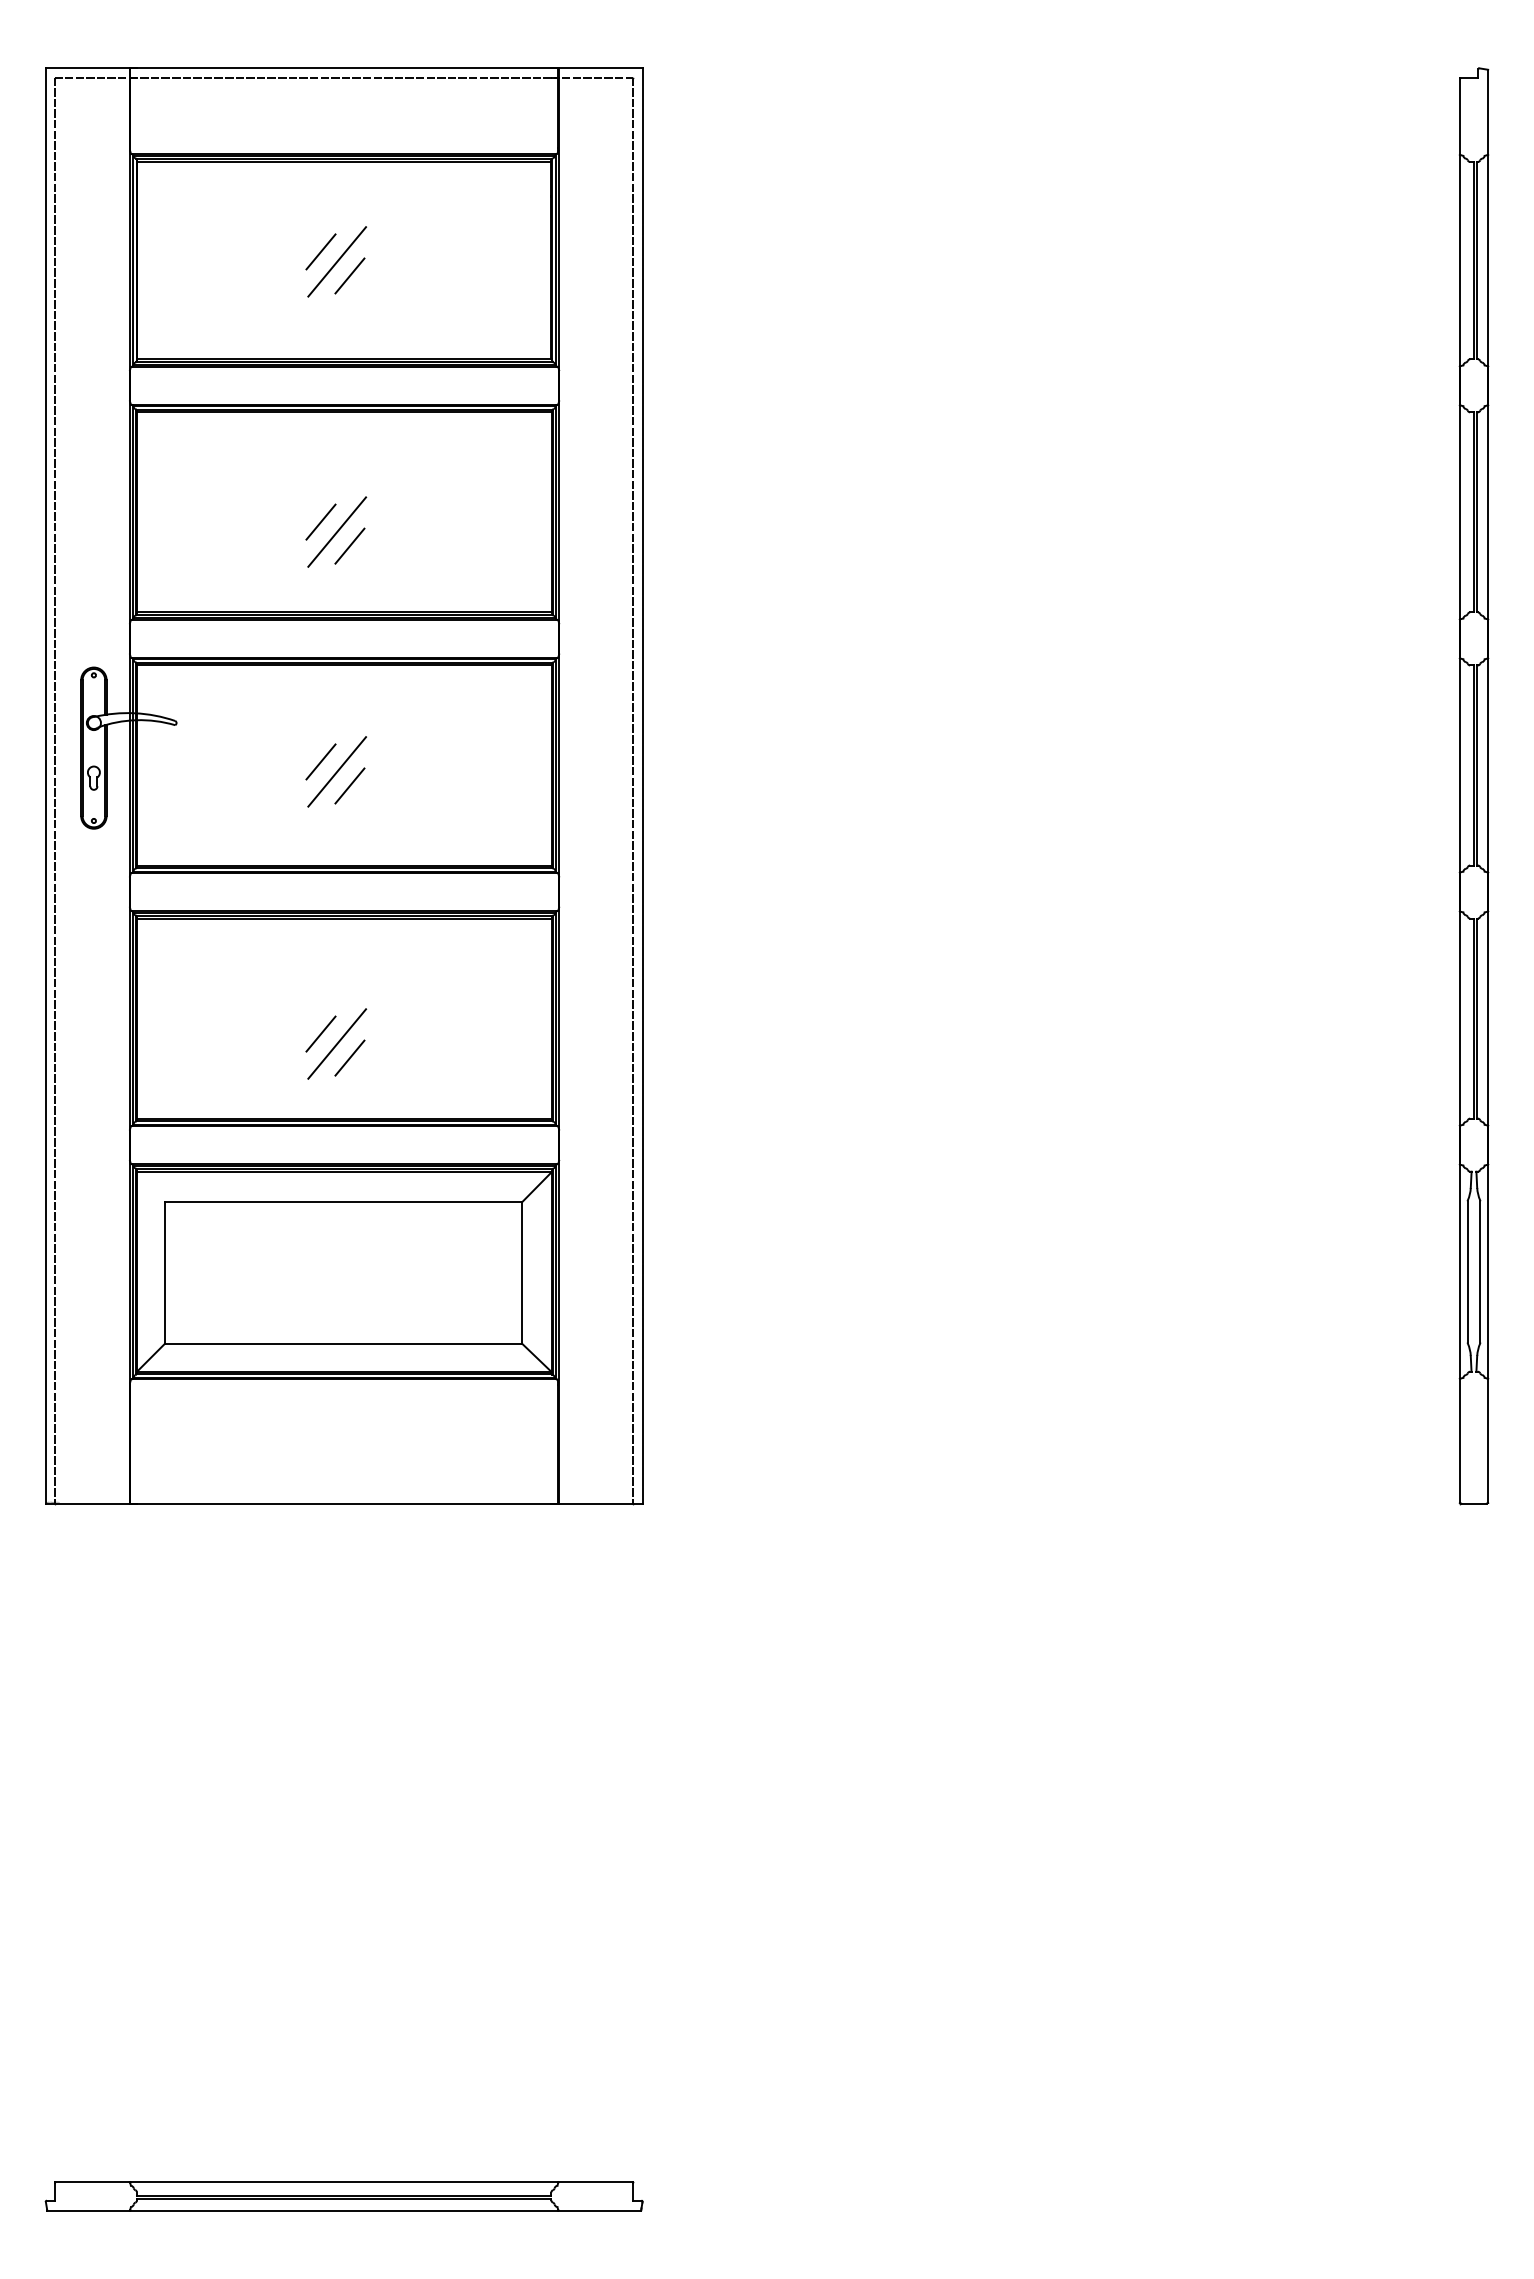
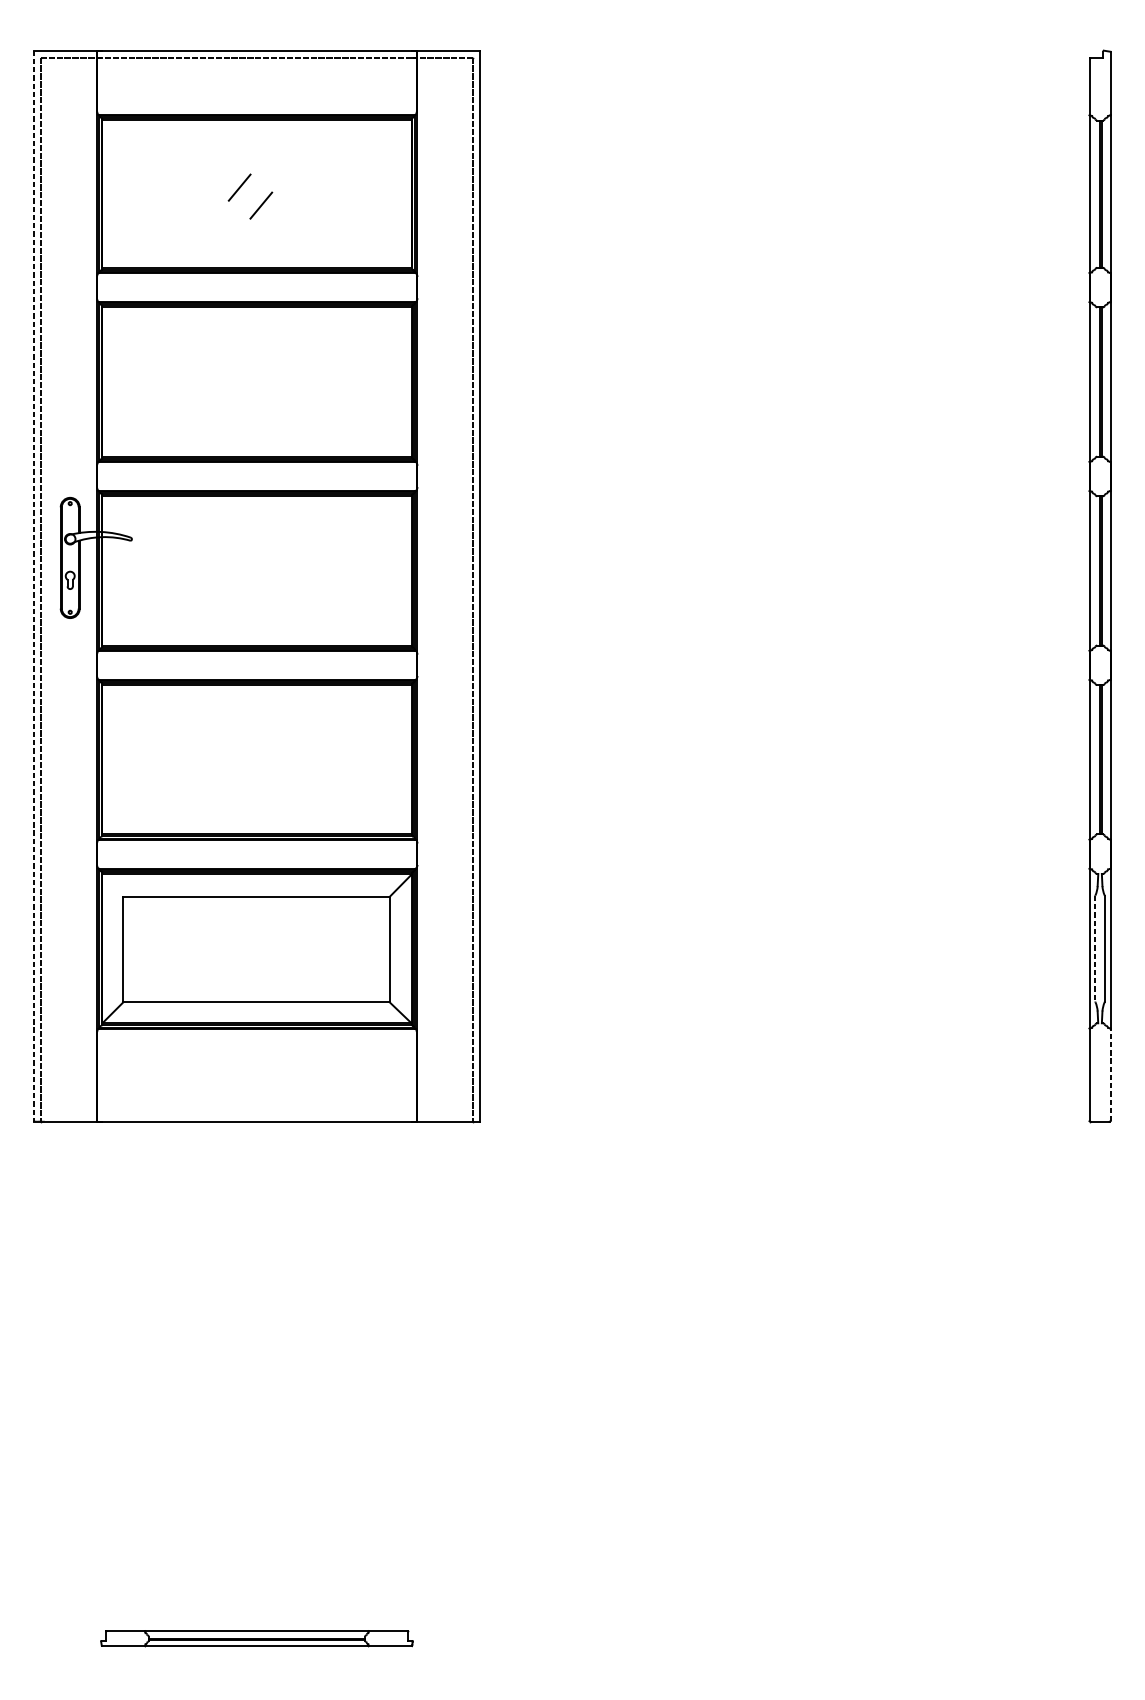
line: (337, 261) -> (252, 194), removed
line: (320, 521) -> (239, 388), removed
line: (337, 531) -> (252, 396), removed
line: (349, 545) -> (260, 406), removed
line: (320, 761) -> (239, 567), removed
line: (337, 771) -> (252, 575), removed
line: (45, 785) -> (34, 585), solid -> dashed
line: (349, 785) -> (260, 585), removed
line: (320, 1033) -> (239, 770), removed
line: (337, 1043) -> (252, 778), removed
line: (349, 1057) -> (260, 788), removed
line: (1467, 1271) -> (1095, 948), solid -> dashed
line: (1488, 1440) -> (1110, 1074), solid -> dashed
part: (343, 2196) -> (256, 1638), size x0.7

